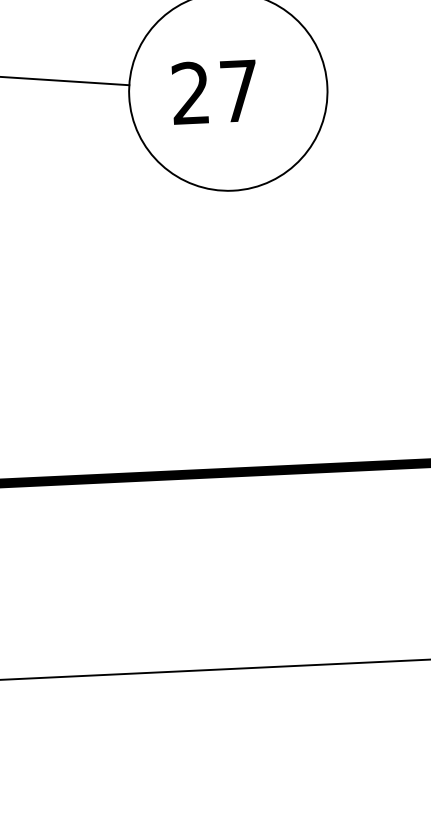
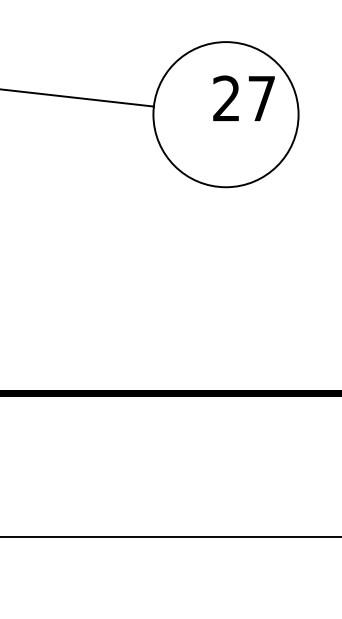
text: (213, 90) -> (243, 97), moved

